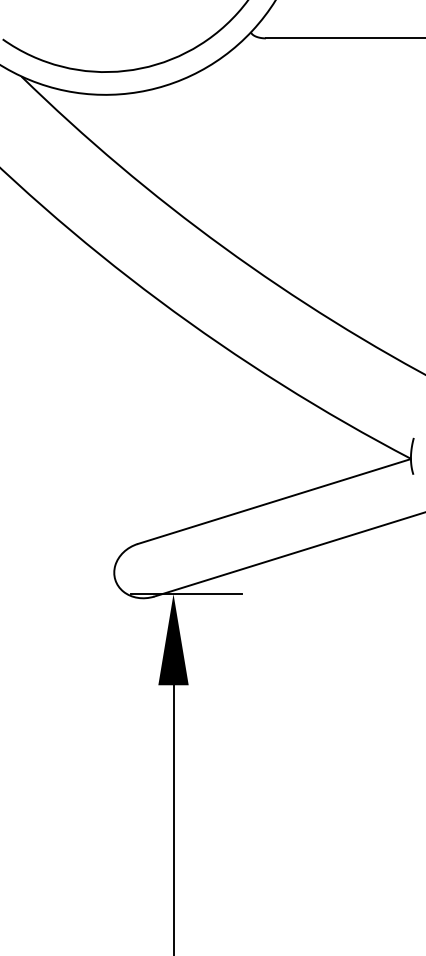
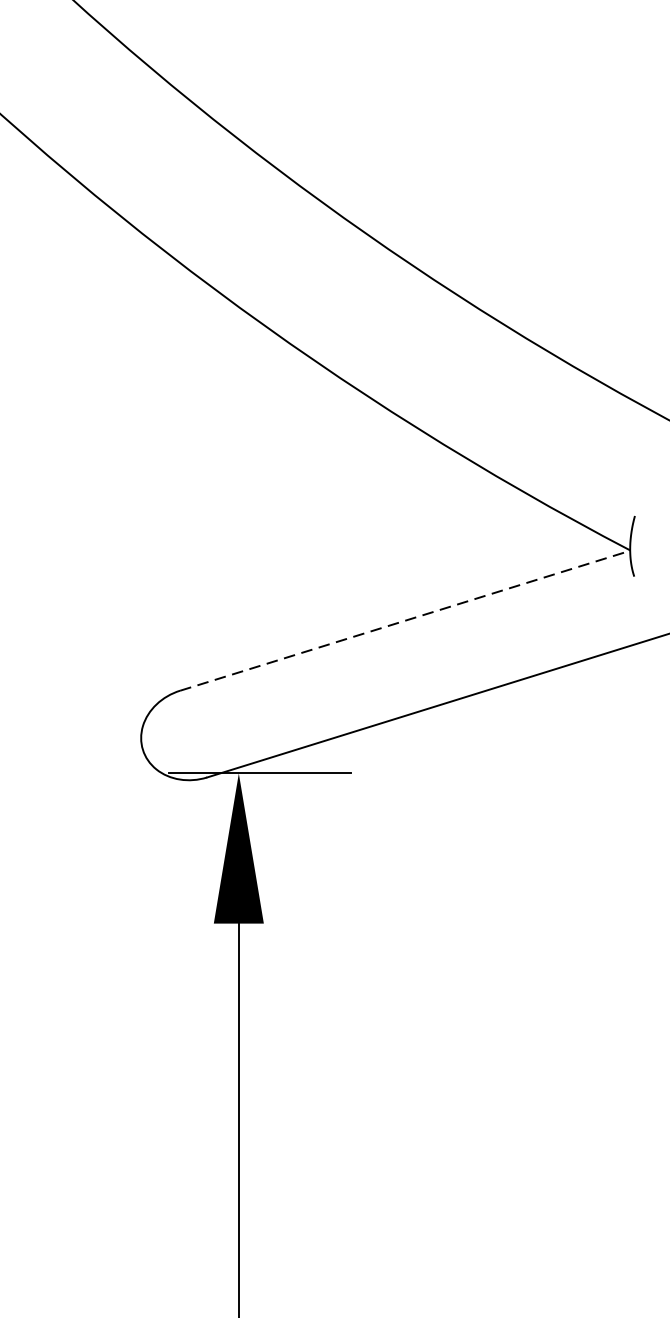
line: (274, 501) -> (405, 620), solid -> dashed

